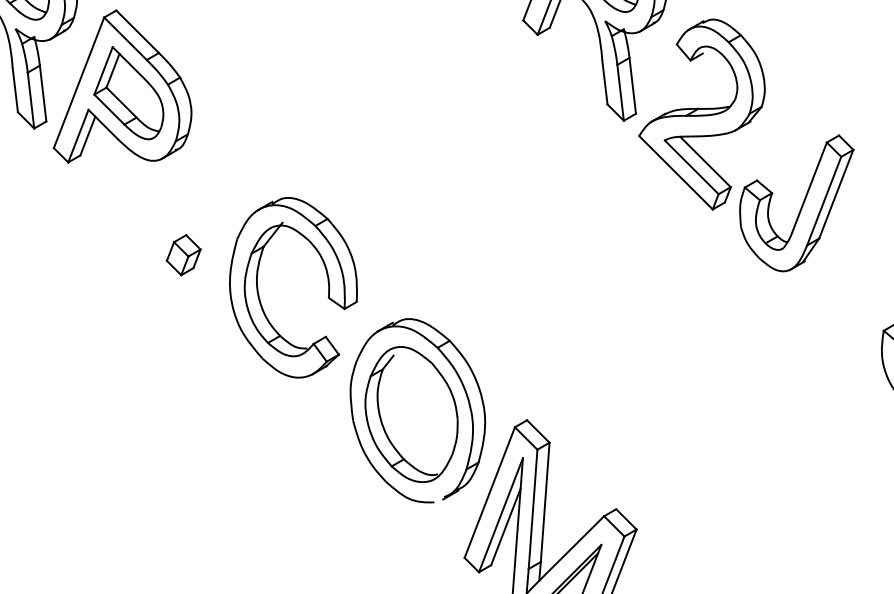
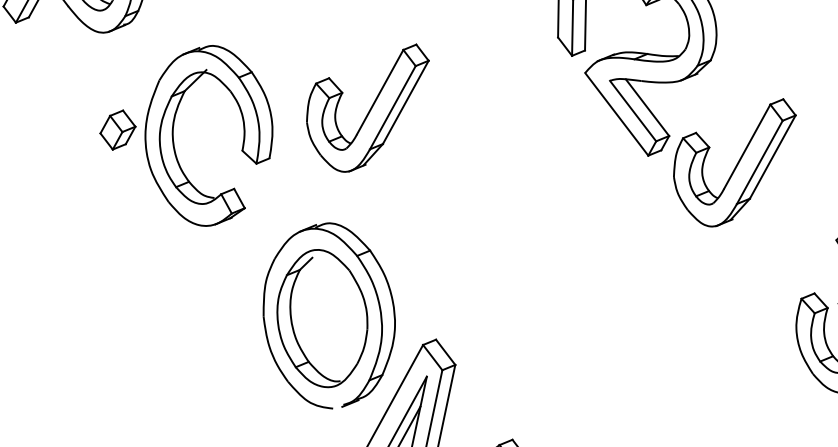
part: (425, 198) -> (365, 106), added
part: (327, 281) -> (243, 134), moved

